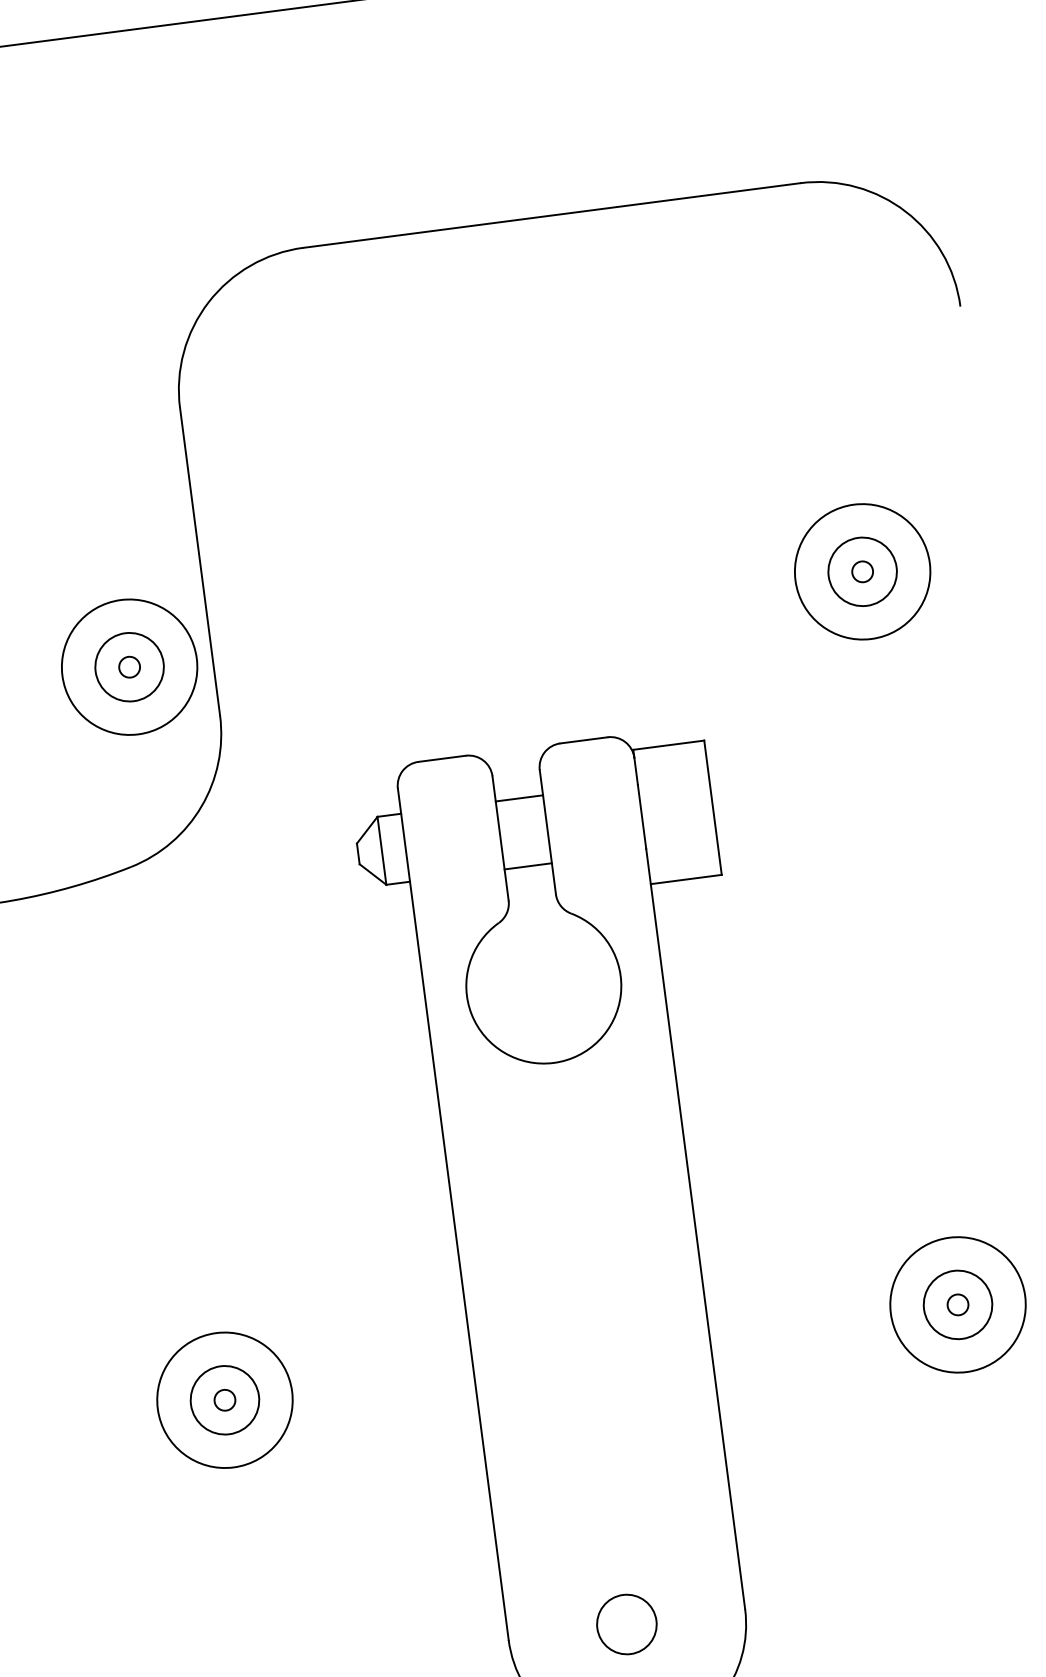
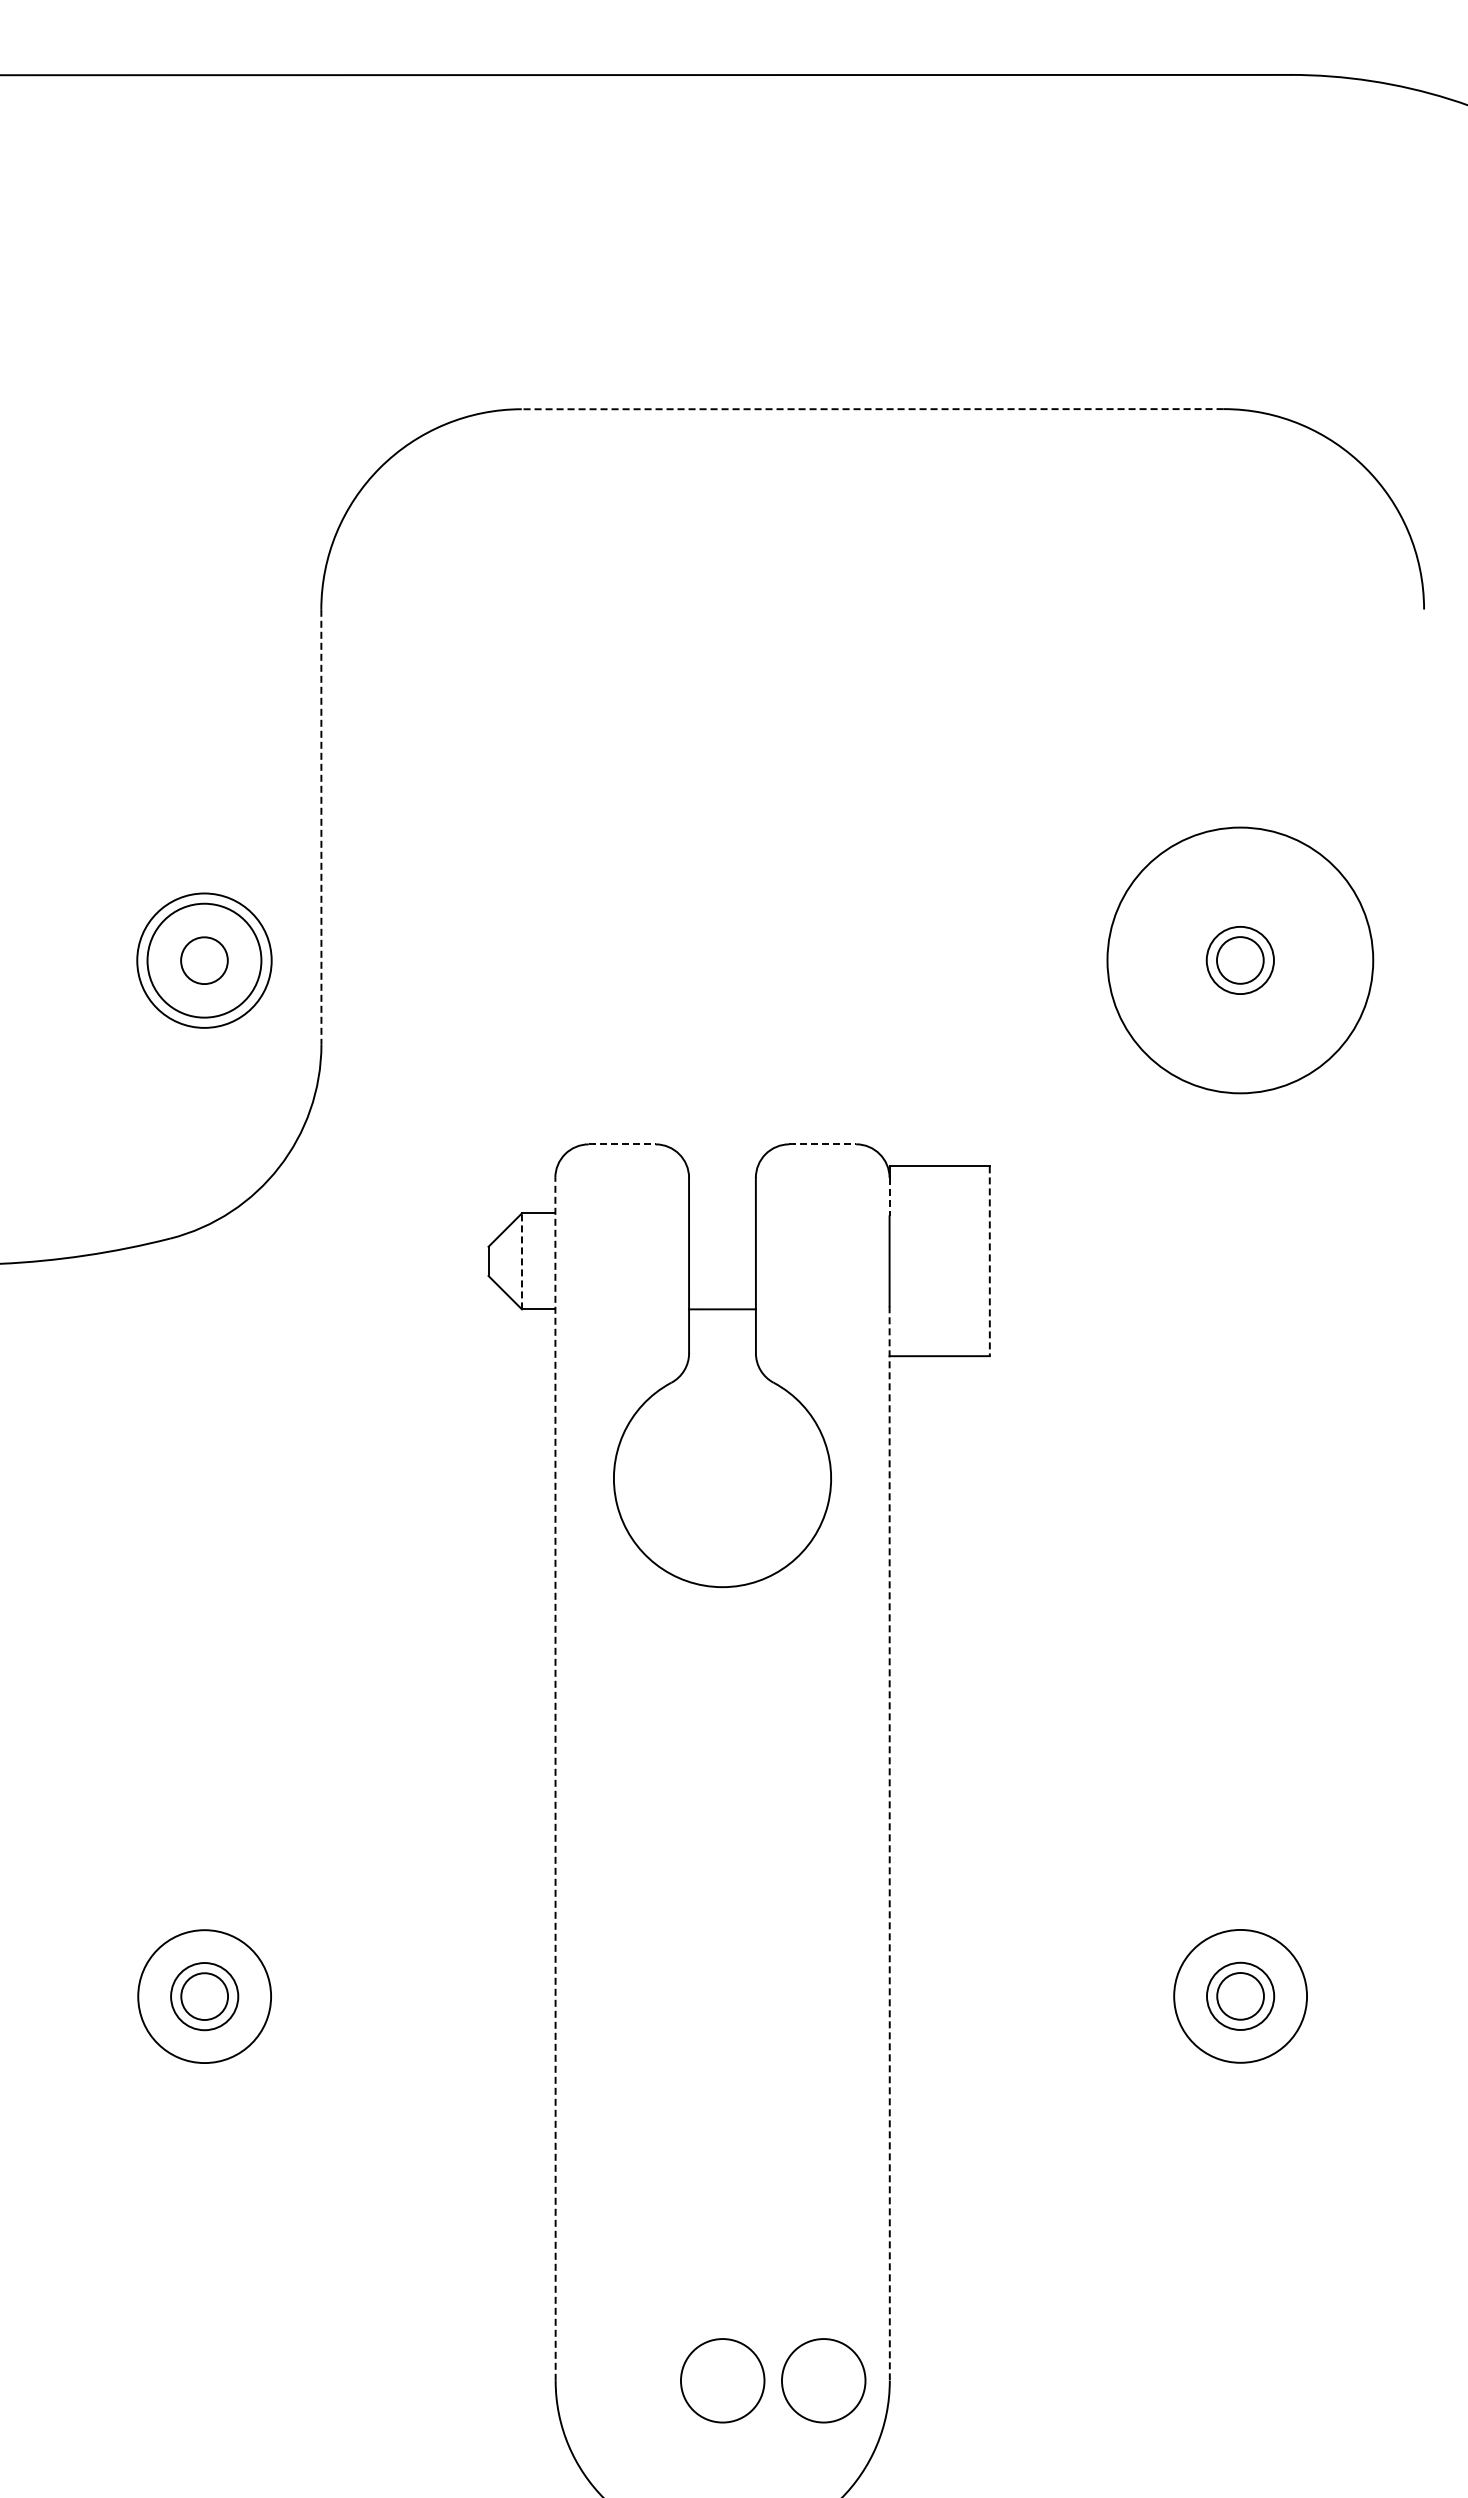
line: (551, 215) -> (872, 409), solid -> dashed
line: (200, 562) -> (321, 827), solid -> dashed
circle: (862, 571) -> (1239, 960), size x1.6
circle: (862, 571) -> (1240, 960), size x0.7
circle: (862, 571) -> (1240, 960), size x1.4
circle: (129, 667) -> (204, 960), size x0.6
circle: (129, 667) -> (204, 960), size x1.4
circle: (129, 667) -> (204, 960), size x1.6
line: (584, 740) -> (823, 1144), solid -> dashed
line: (442, 758) -> (622, 1144), solid -> dashed
line: (636, 771) -> (889, 1197), solid -> dashed
line: (519, 798) -> (722, 1213), removed
line: (712, 807) -> (989, 1261), solid -> dashed
line: (381, 850) -> (521, 1260), solid -> dashed
line: (453, 1214) -> (555, 1779), solid -> dashed
line: (695, 1229) -> (889, 1844), solid -> dashed
circle: (957, 1304) -> (1240, 1995), size x1.6
circle: (957, 1304) -> (1240, 1996), size x0.7
circle: (957, 1304) -> (1240, 1996), size x0.7
circle: (224, 1400) -> (204, 1996), size x0.7
circle: (224, 1400) -> (204, 1996), size x0.7
circle: (224, 1400) -> (204, 1996), size x1.6
circle: (698, 1615) -> (823, 2380), added

